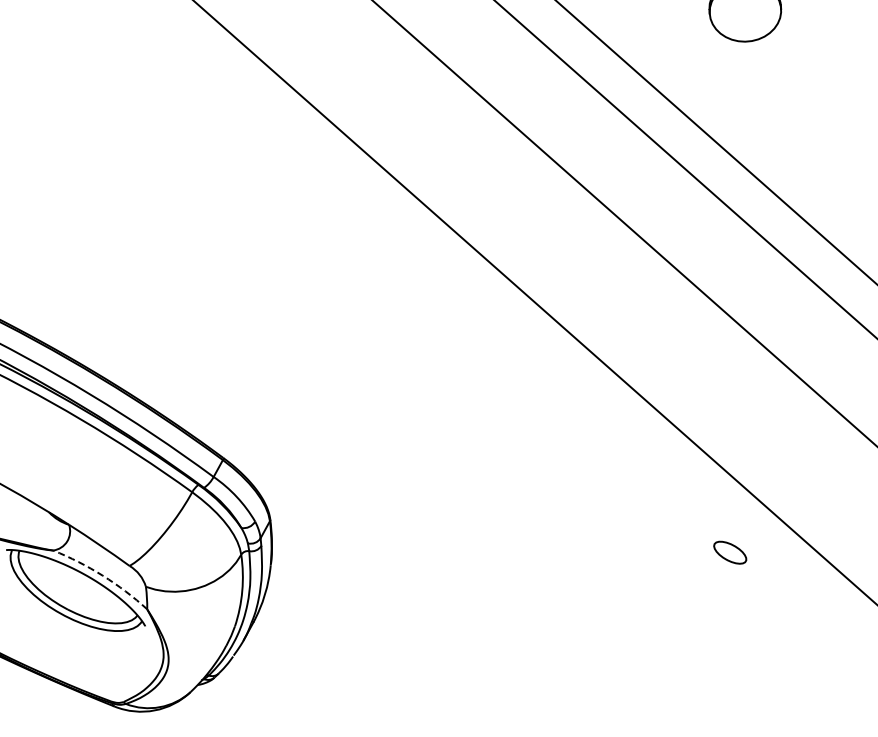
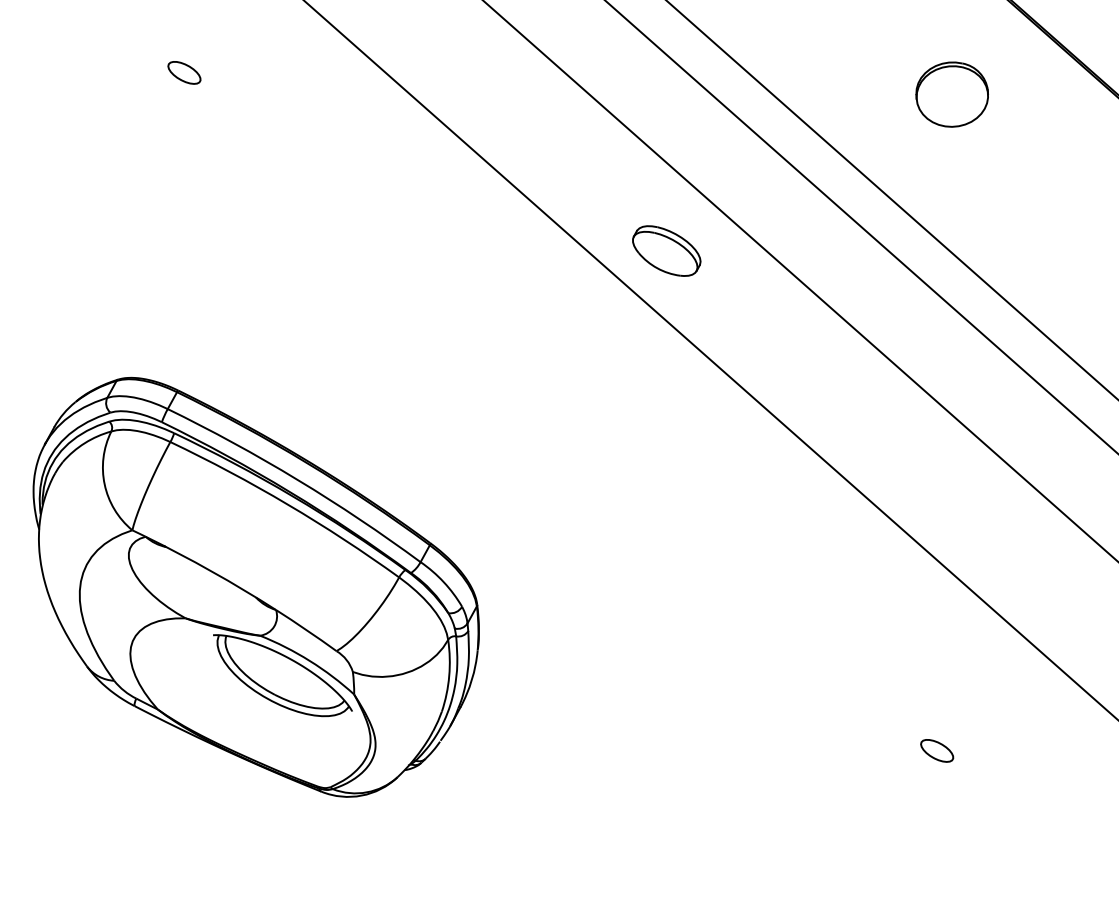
part: (459, 165) -> (666, 250), added
part: (730, 552) -> (937, 750), moved
arc: (102, 575) -> (309, 660), dashed -> solid

